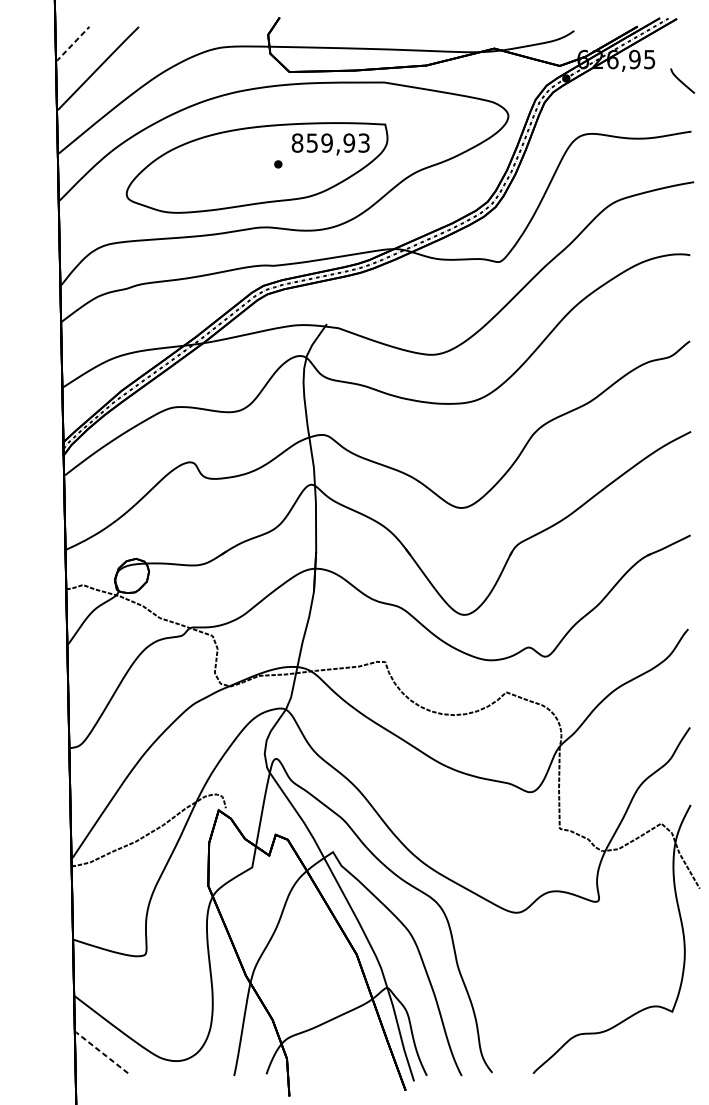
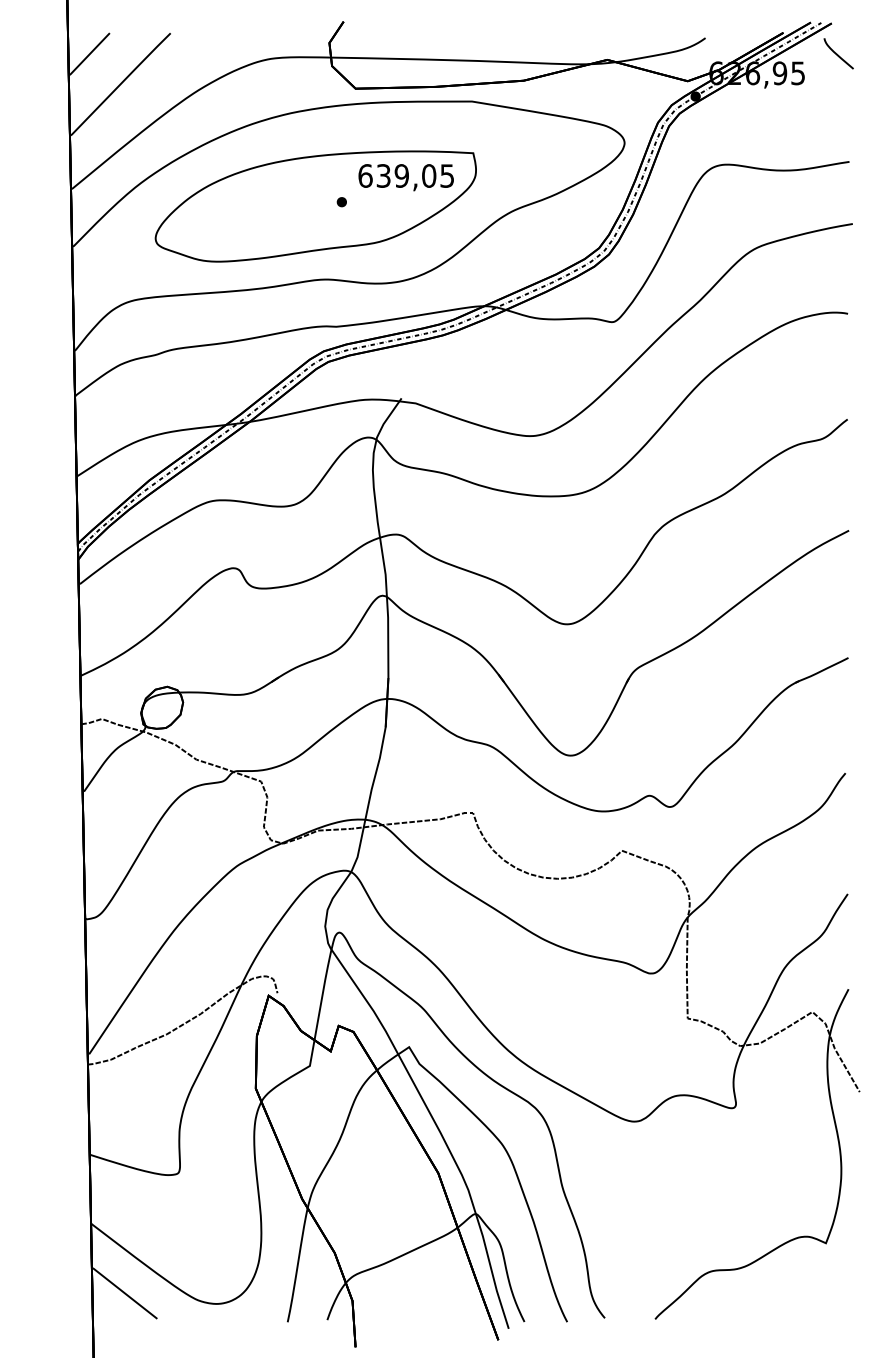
line: (72, 44) -> (89, 54), dashed -> solid
curve: (681, 80) -> (837, 53), moved
text: (330, 142) -> (406, 175), 859,93 -> 639,05
line: (100, 1051) -> (123, 1292), dashed -> solid

